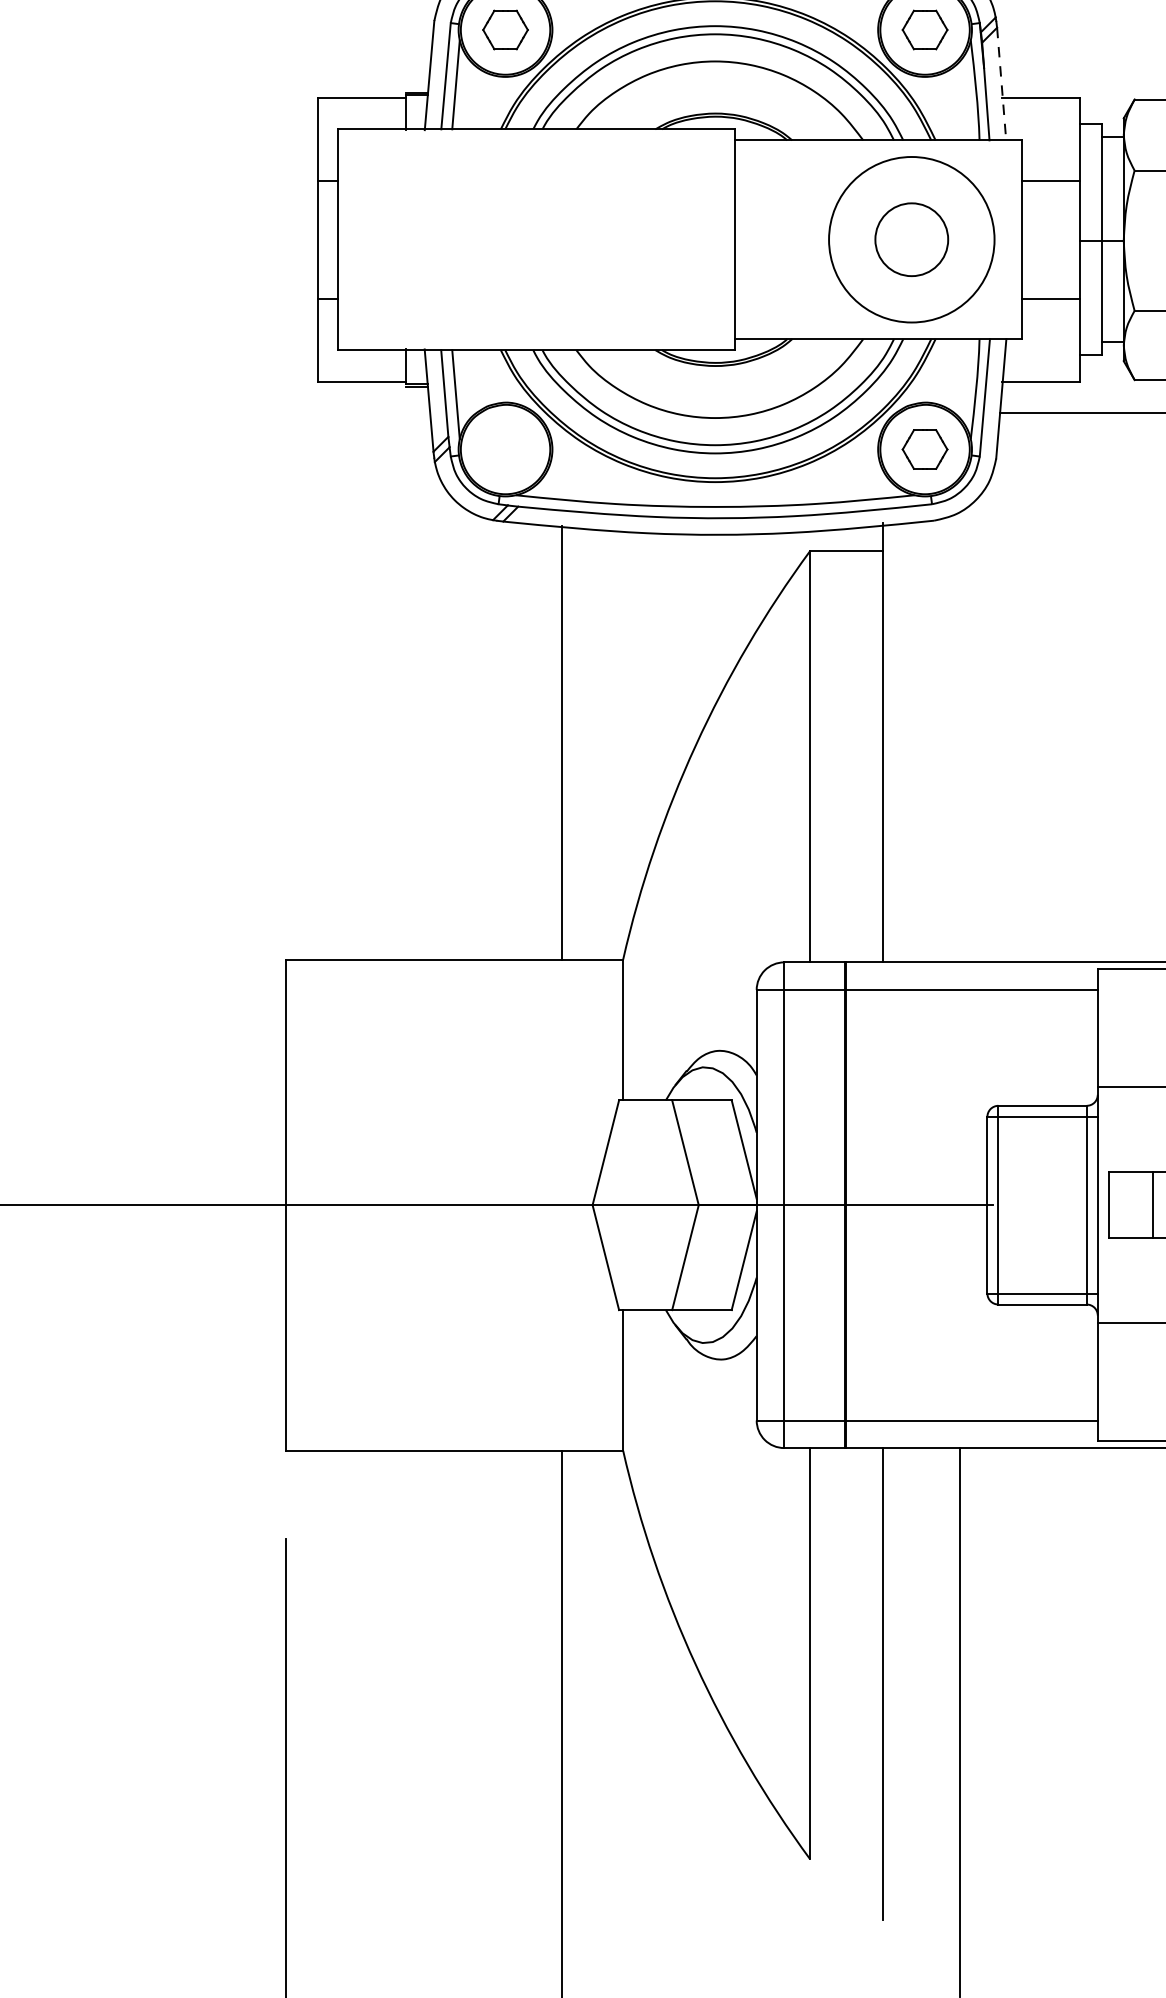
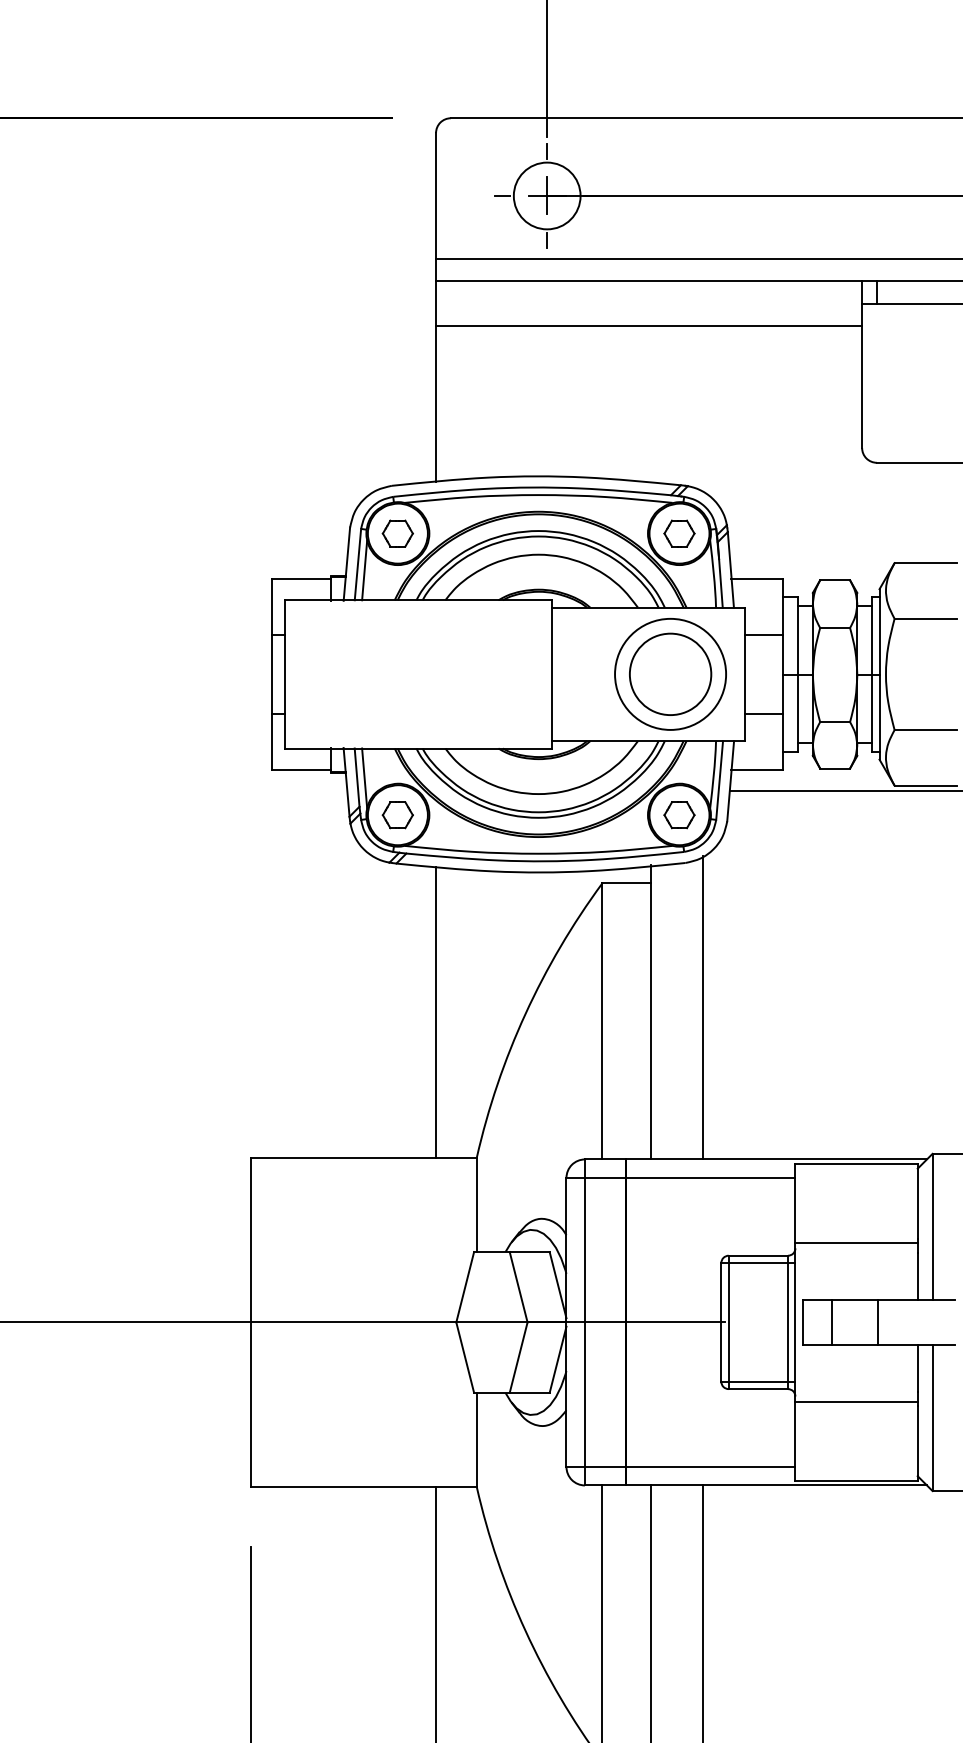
line: (1001, 83) -> (730, 569), dashed -> solid
circle: (911, 239) -> (670, 674), size x1.67
part: (504, 449) -> (397, 815), added
line: (959, 736) -> (702, 1007), added

